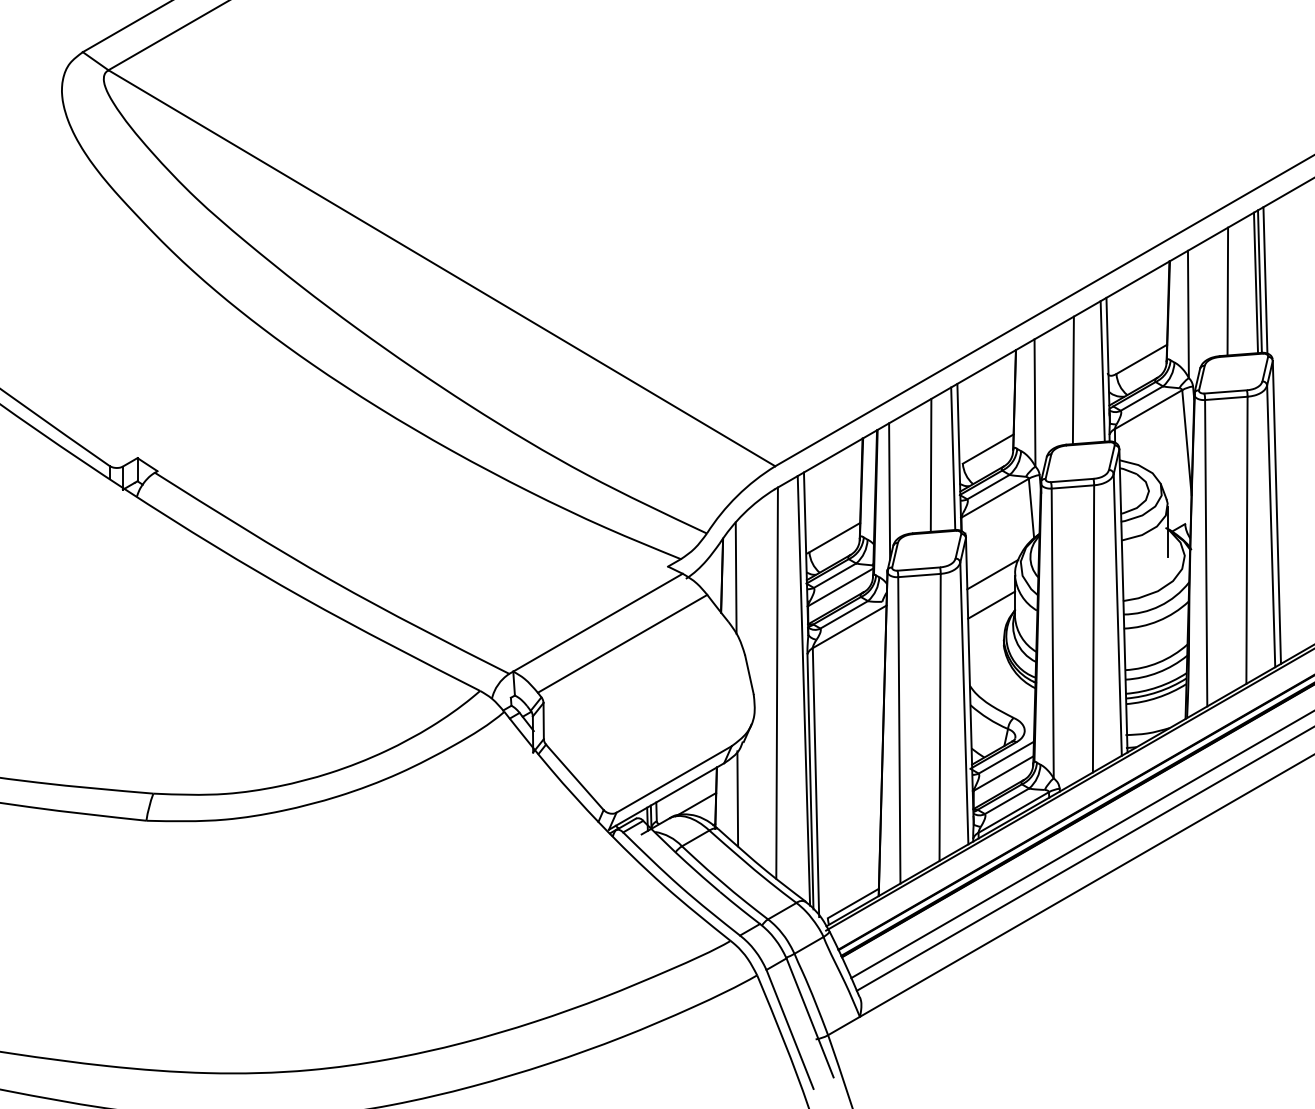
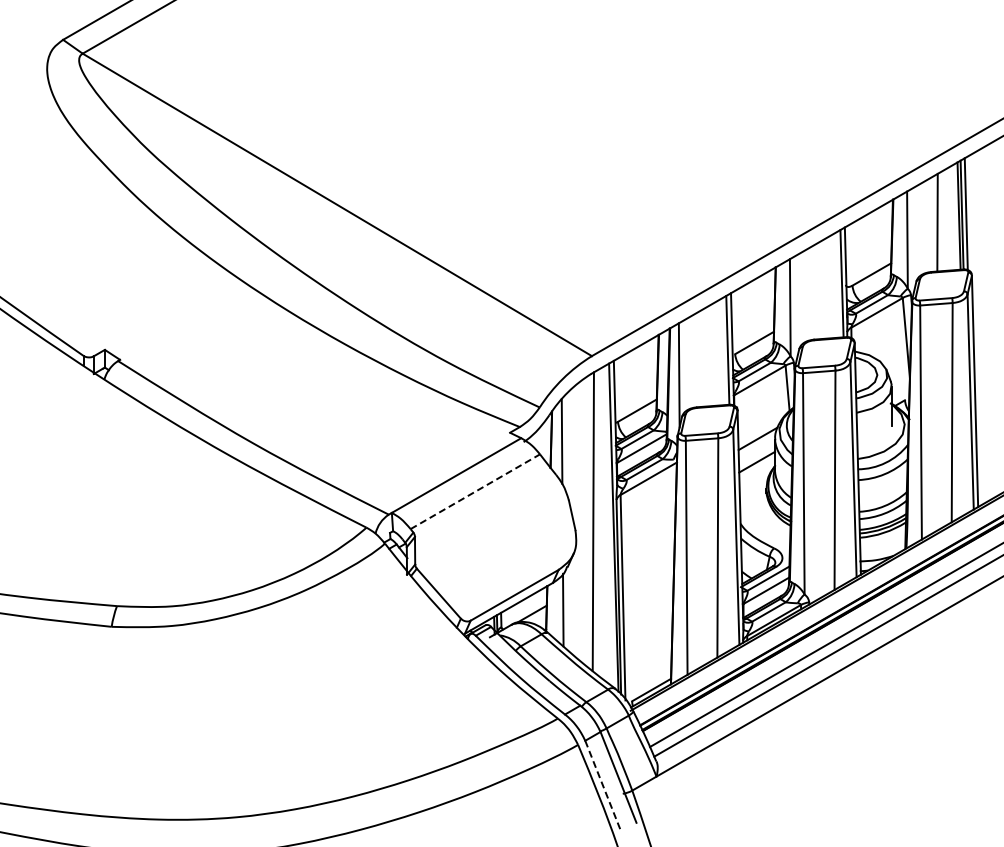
line: (1073, 380) -> (819, 290), removed
line: (930, 465) -> (710, 355), removed
line: (622, 643) -> (475, 491), solid -> dashed
line: (790, 1029) -> (603, 786), solid -> dashed

